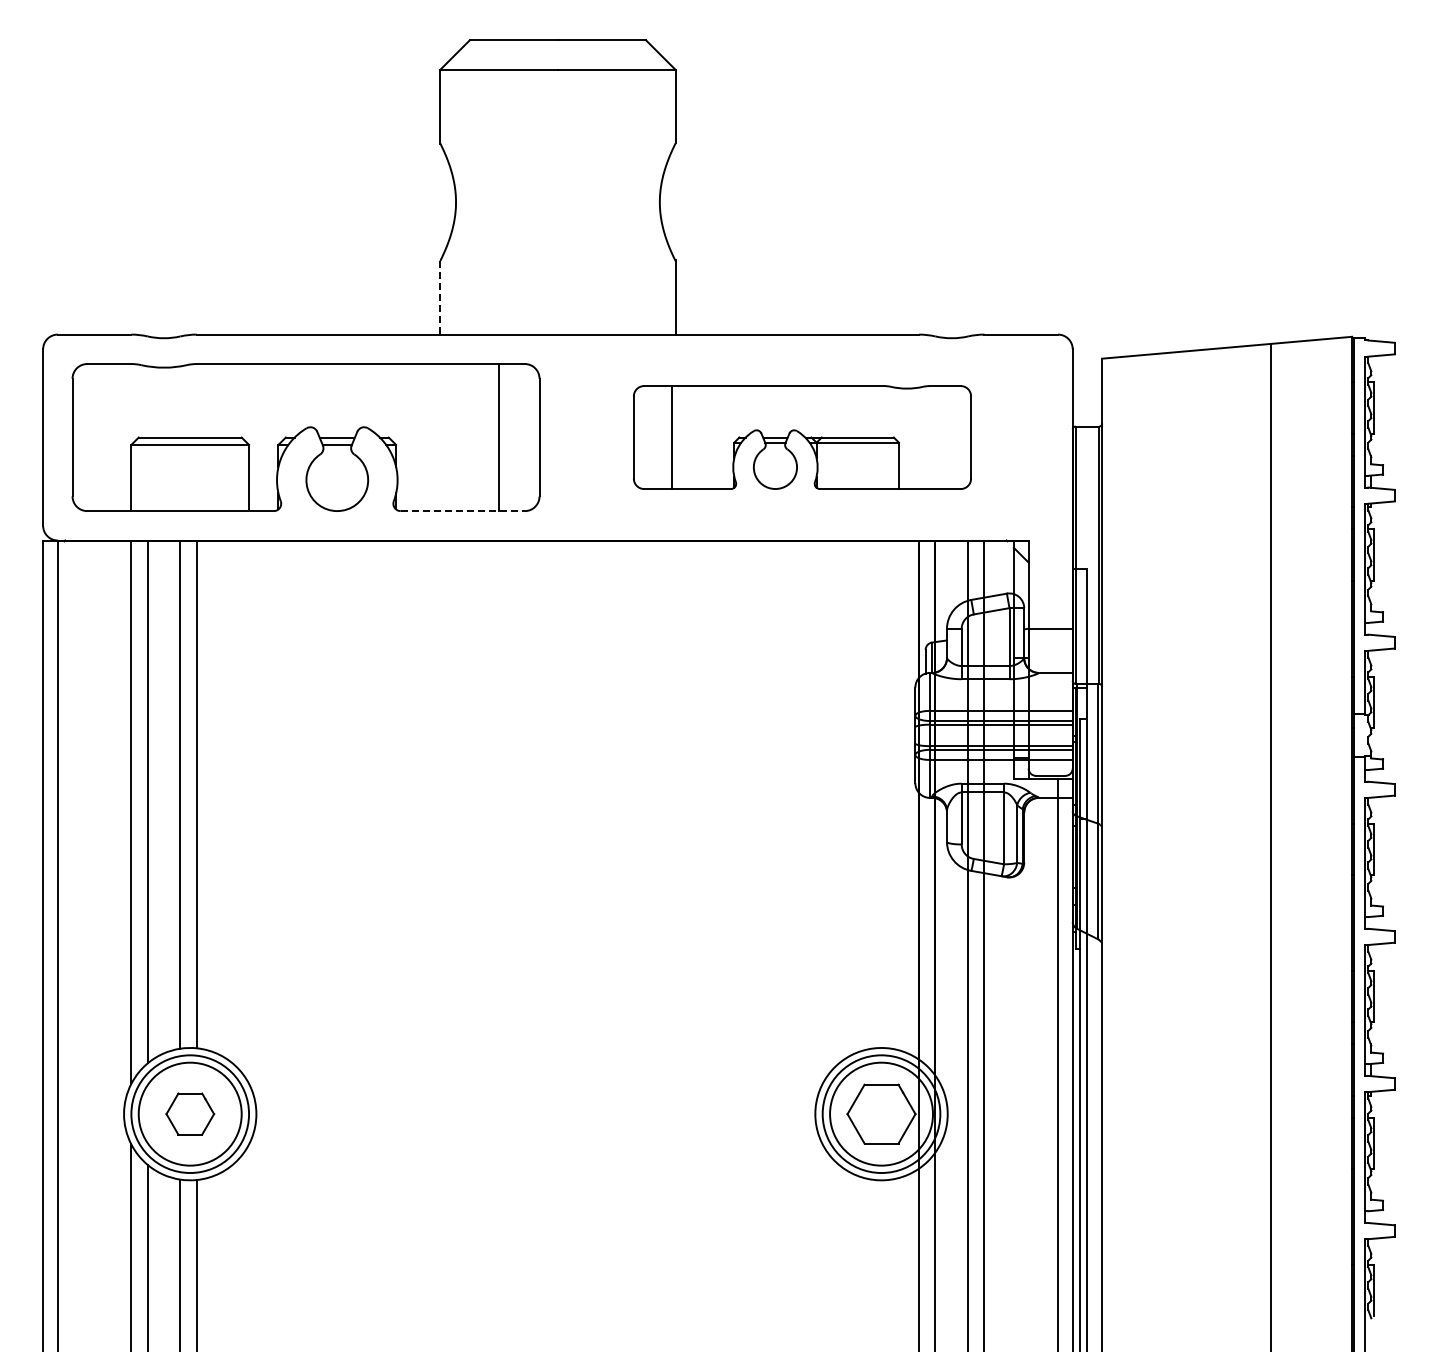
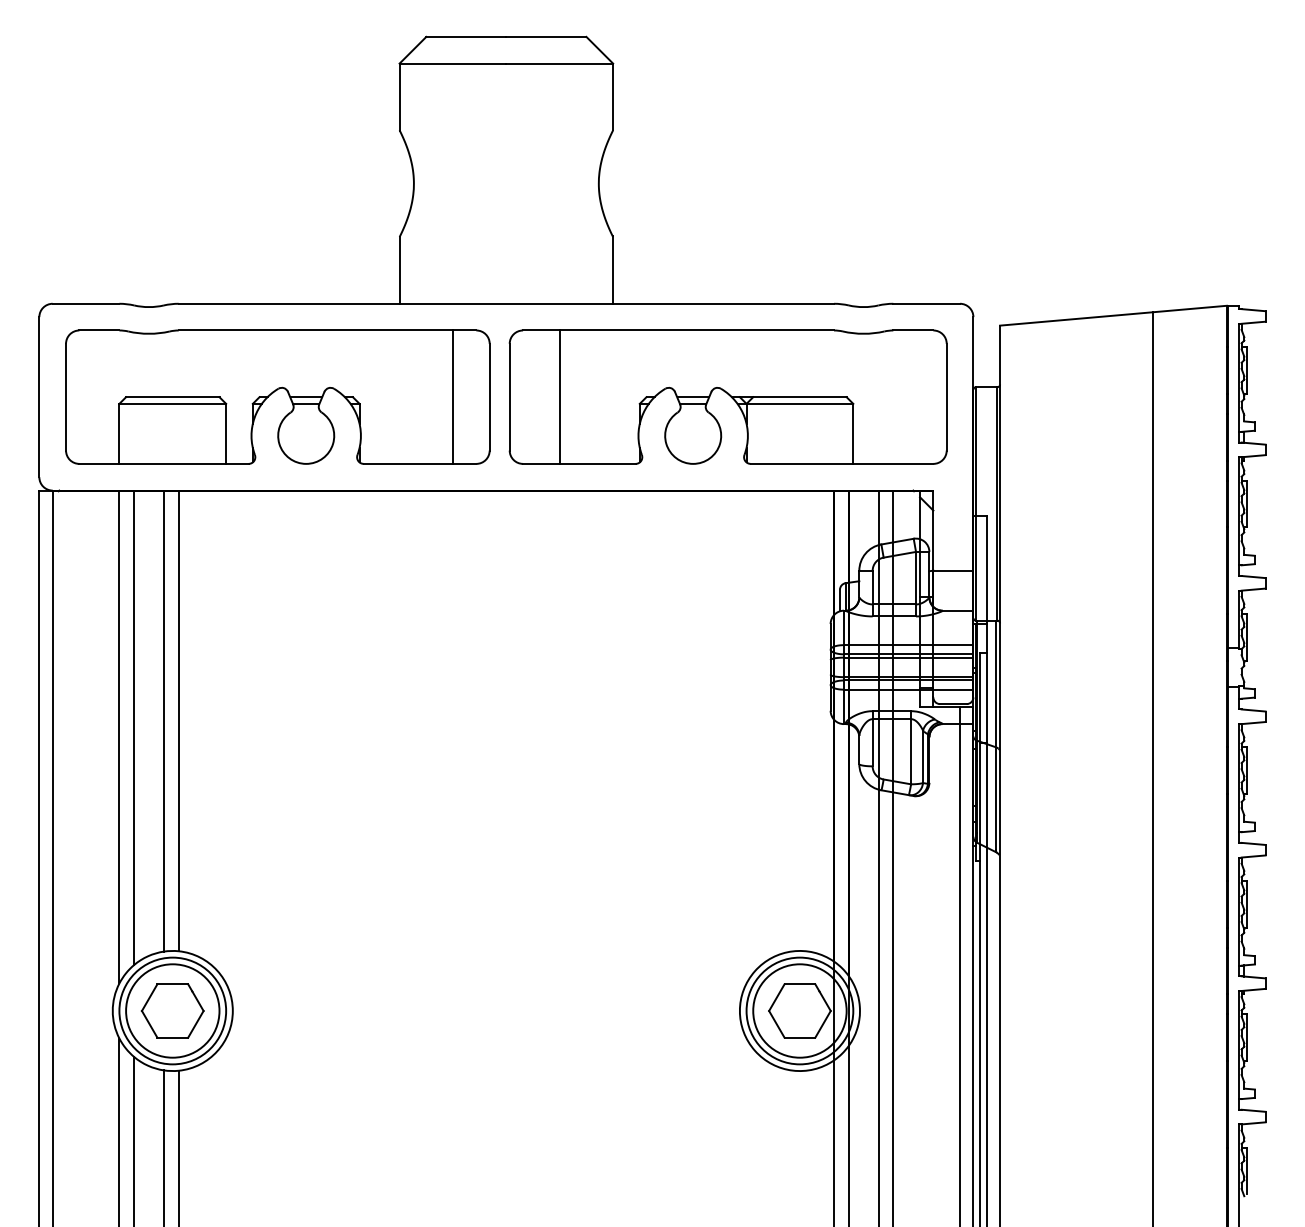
line: (440, 297) -> (399, 270), dashed -> solid
part: (802, 437) -> (728, 397), size x1.43
line: (463, 511) -> (420, 464), dashed -> solid
part: (190, 1113) -> (173, 1010), size x1.43

